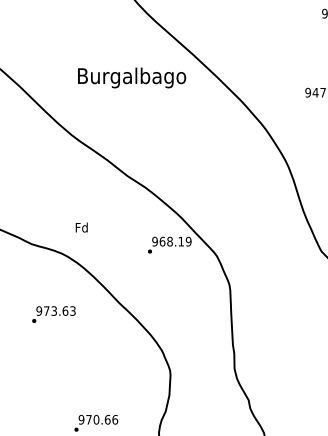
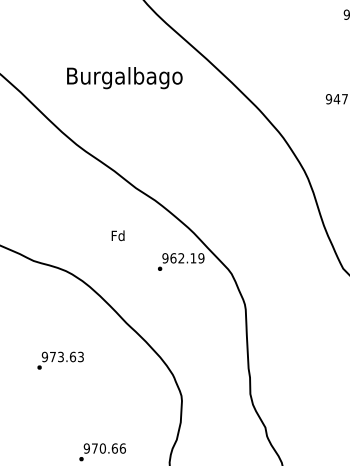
text: (132, 77) -> (125, 77), moved
text: (81, 227) -> (117, 235), moved
text: (169, 241) -> (180, 258), 968.19 -> 962.19
text: (53, 314) -> (60, 360), moved

